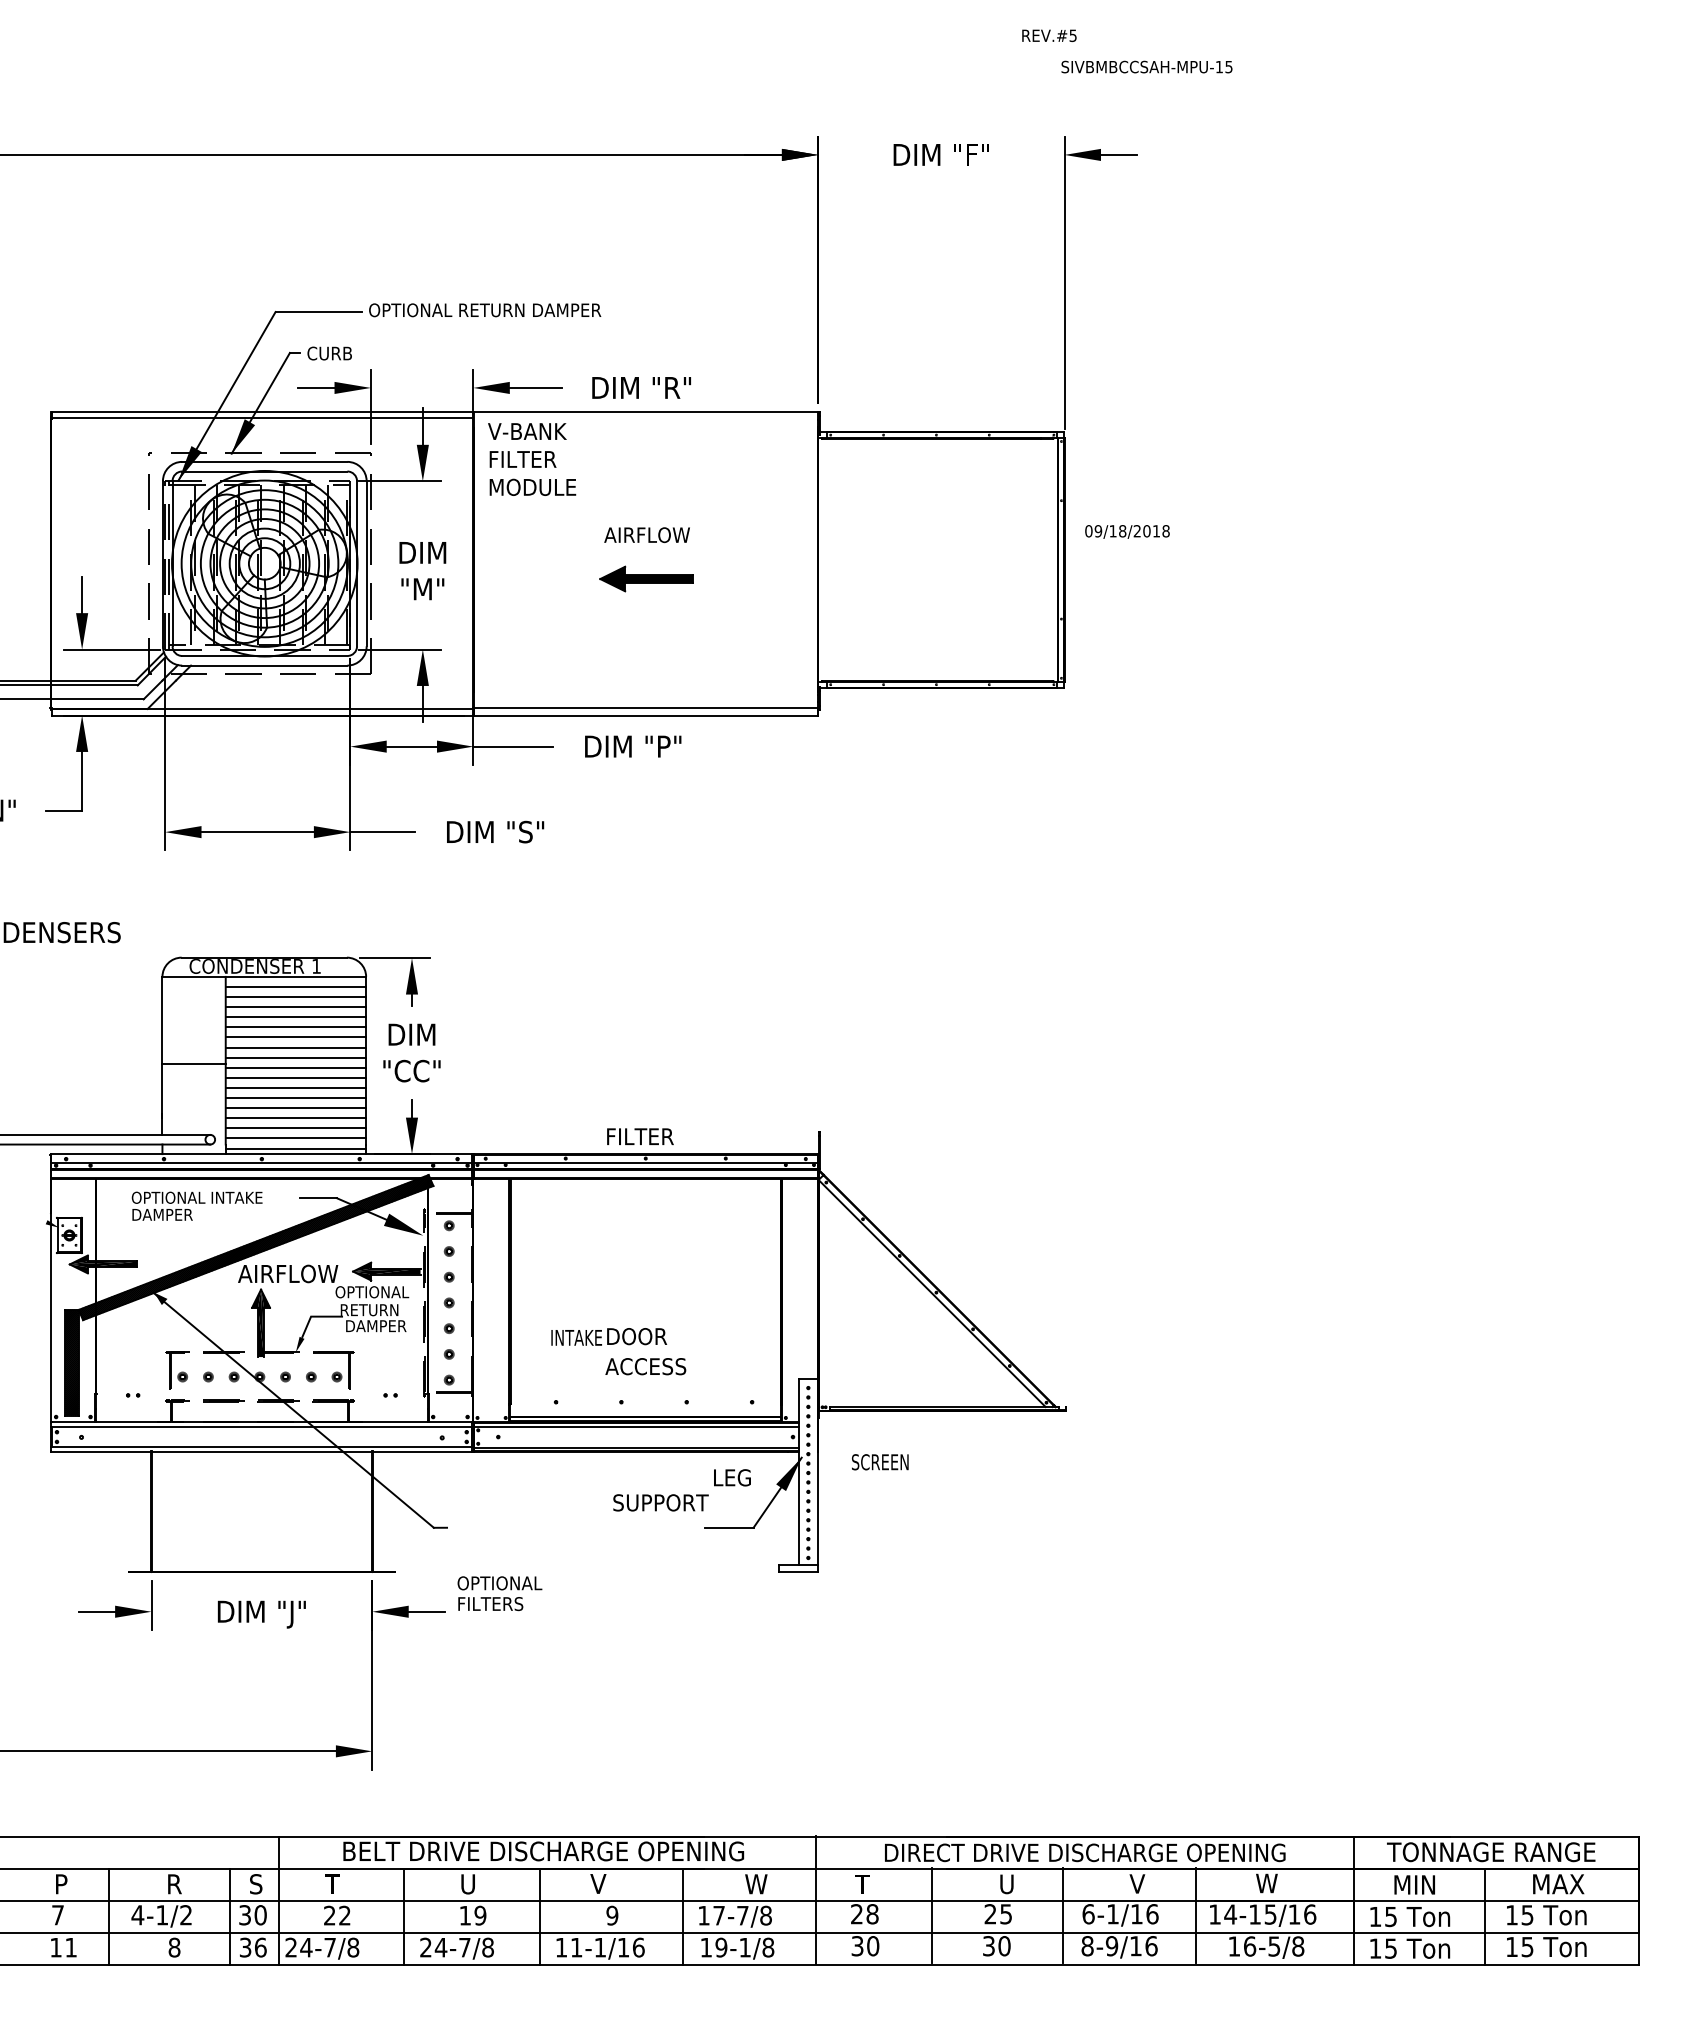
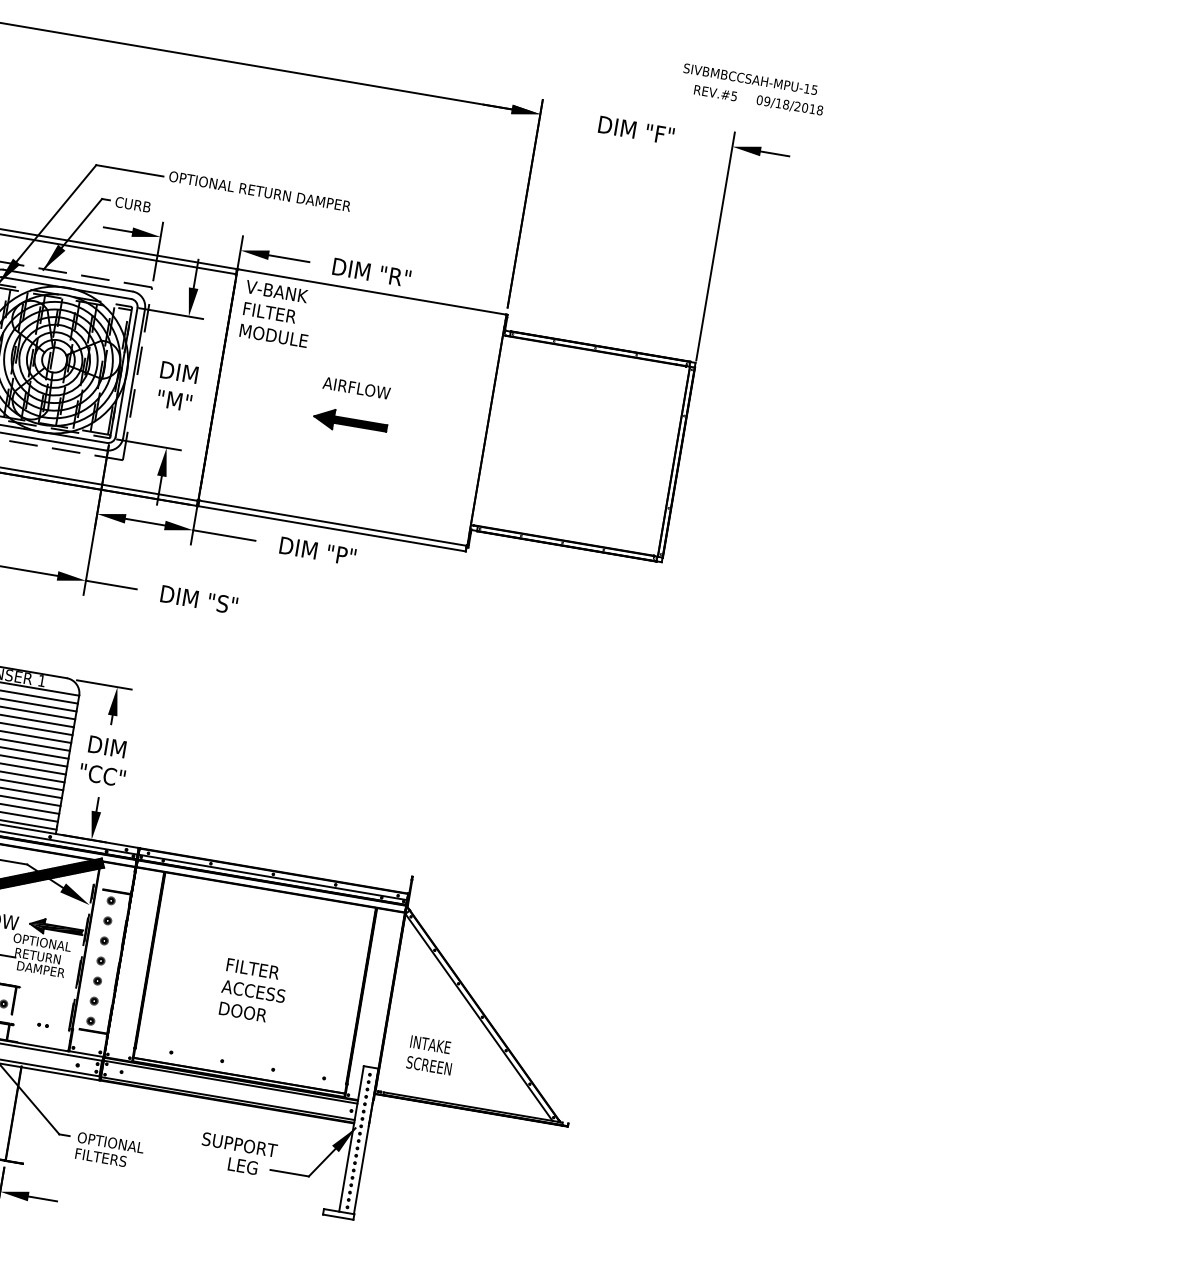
text: (1049, 35) -> (715, 93), moved
text: (1146, 66) -> (750, 78), moved
text: (1127, 531) -> (789, 105), moved
text: (640, 1136) -> (253, 968), moved
text: (576, 1337) -> (430, 1044), moved
text: (645, 1366) -> (253, 991), moved
text: (880, 1462) -> (429, 1065), moved
text: (732, 1477) -> (243, 1166), moved
text: (499, 1593) -> (109, 1150), moved

